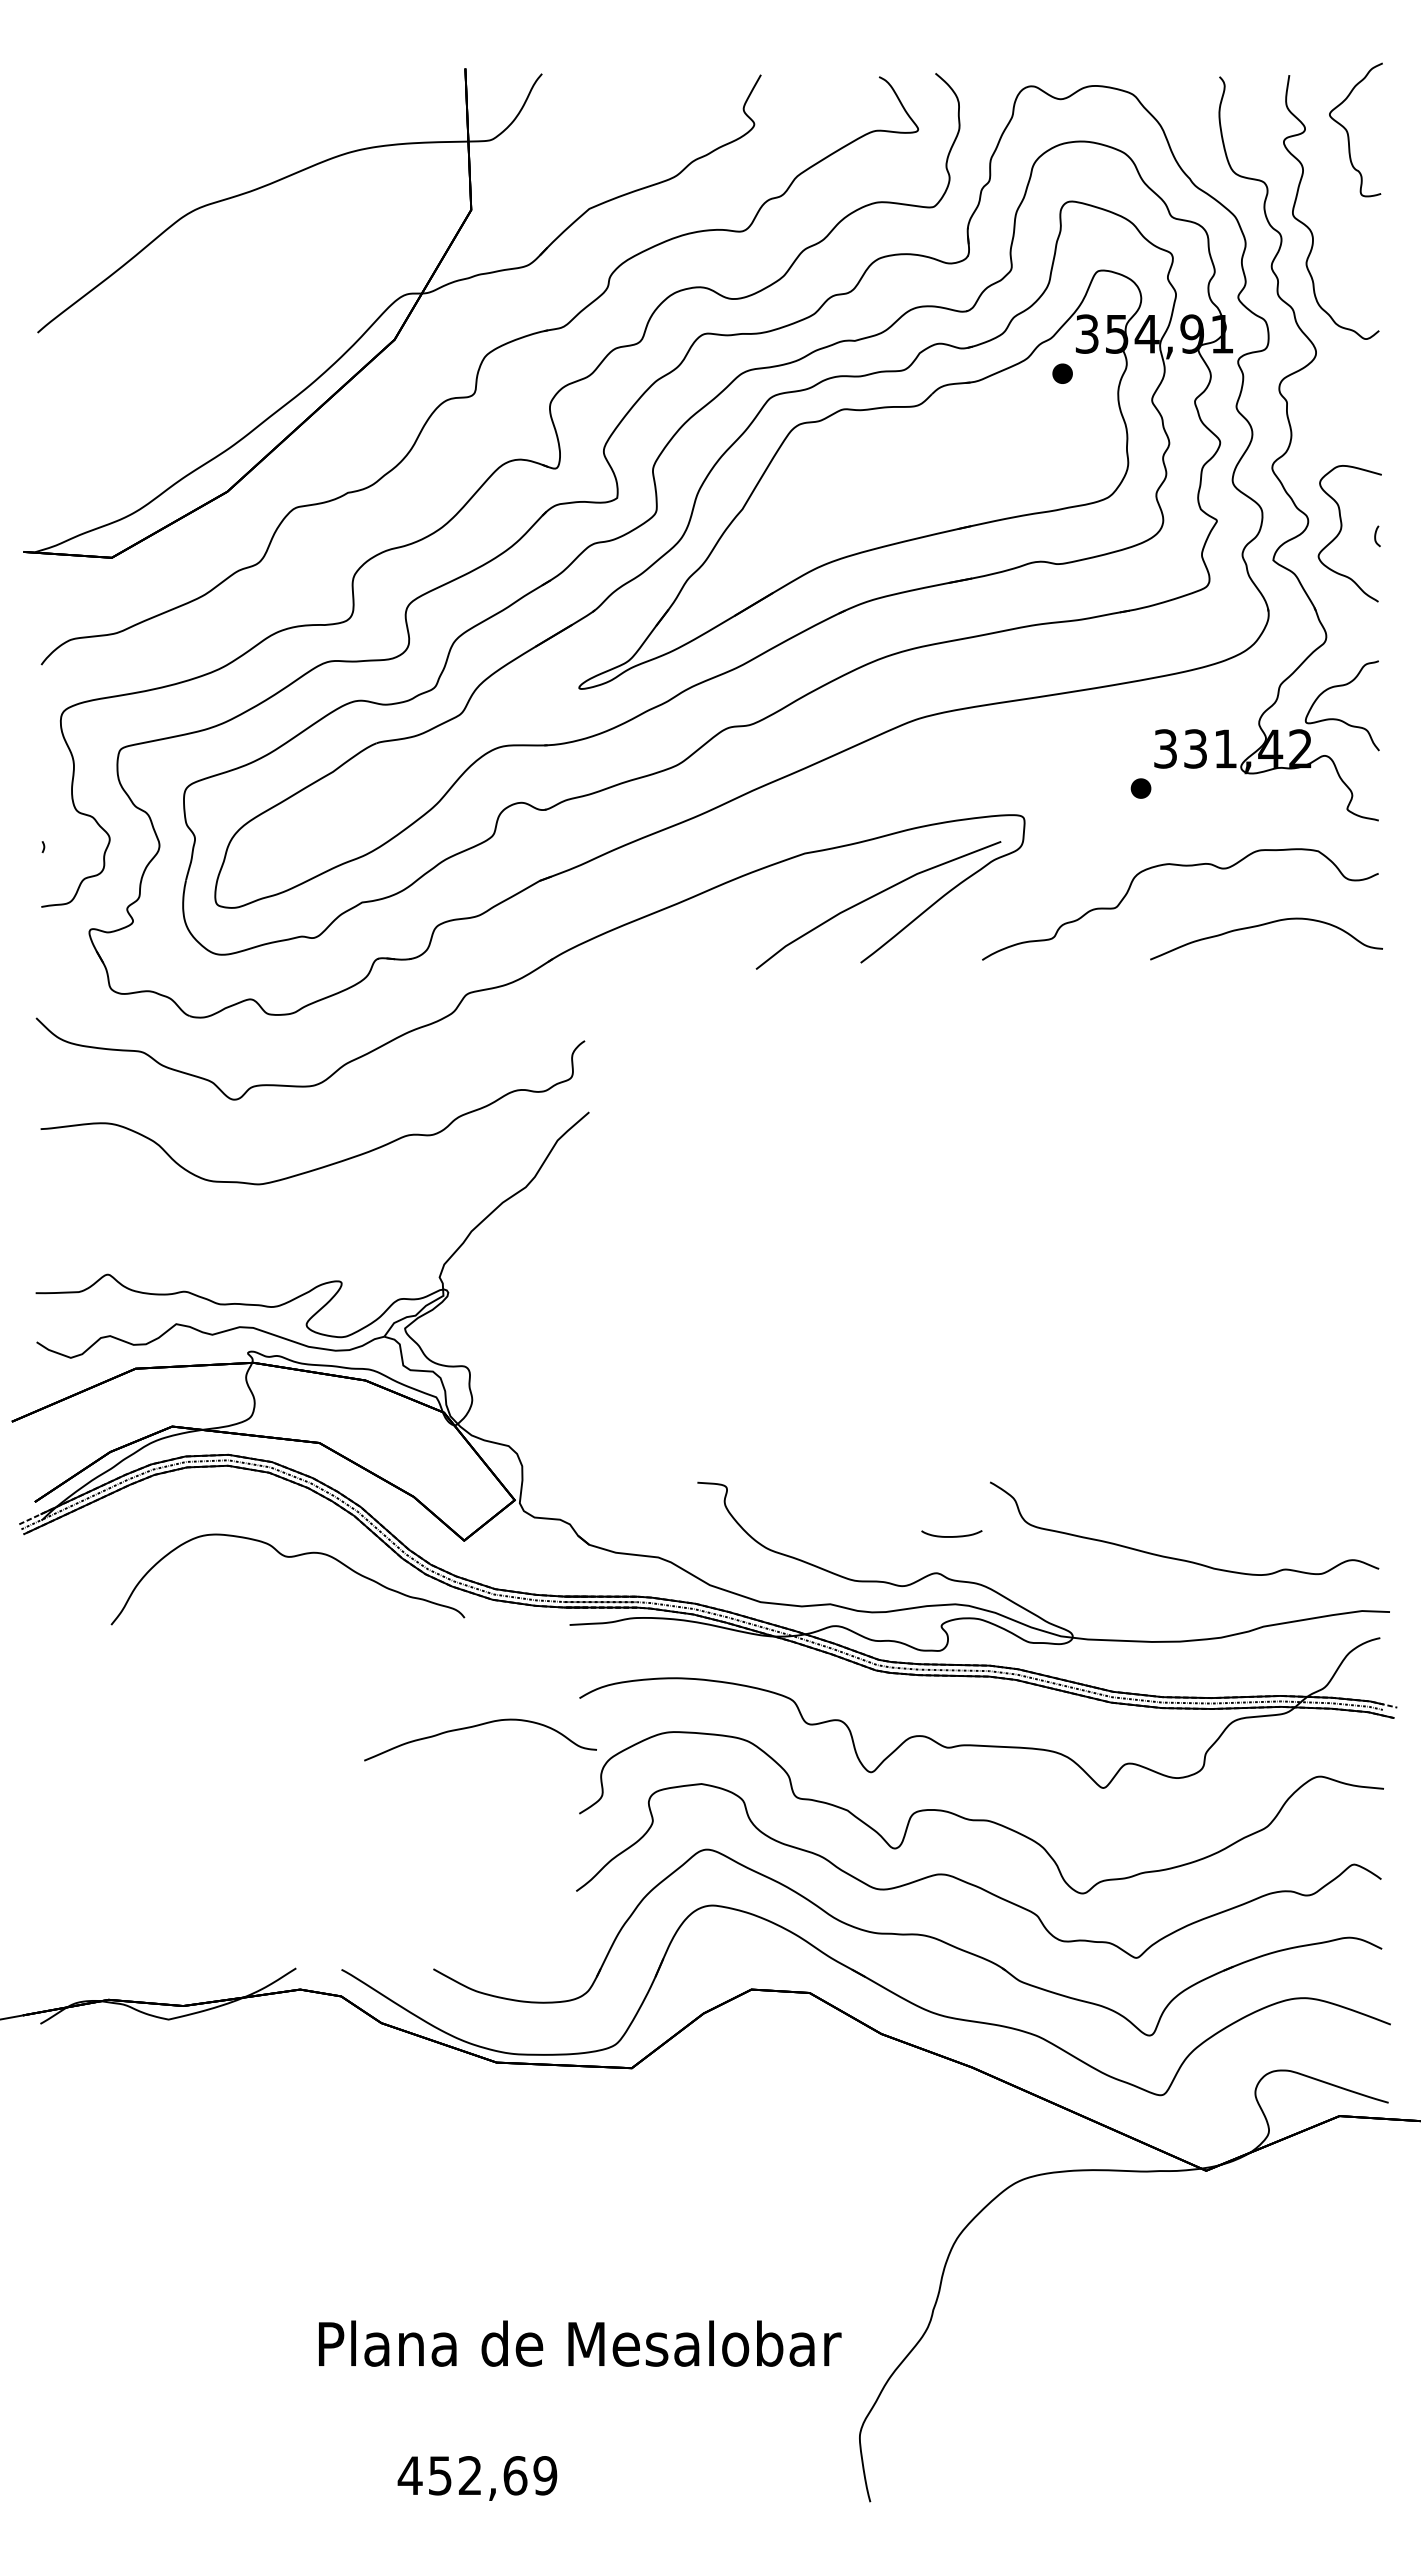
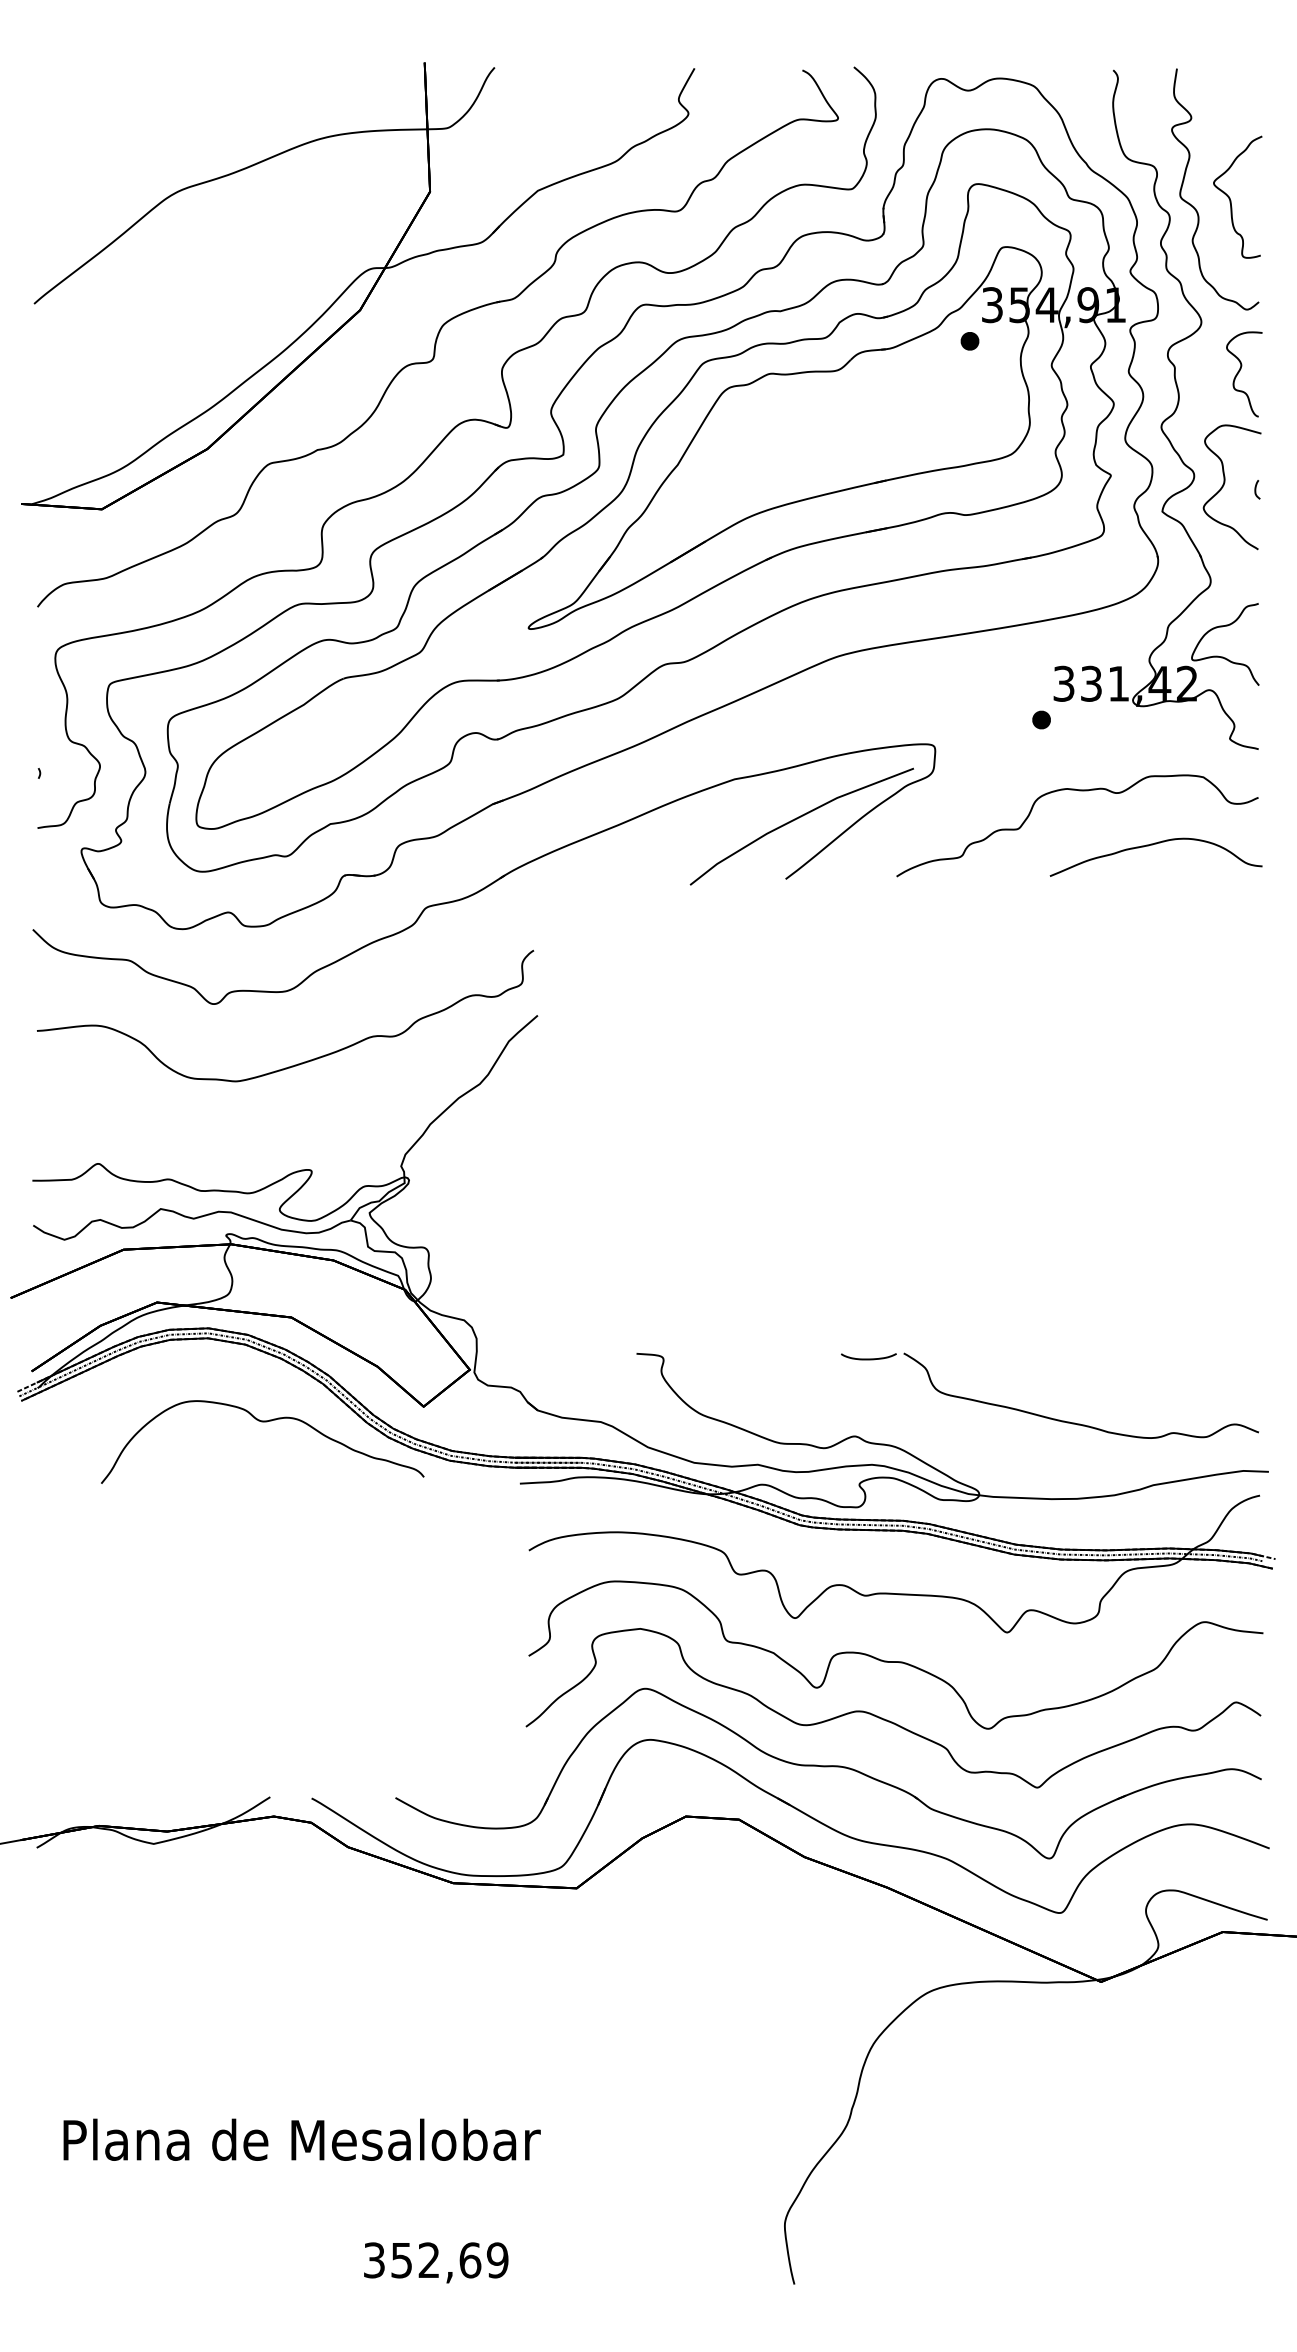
curve: (1348, 132) -> (1230, 199), moved
curve: (1357, 408) -> (1239, 373), added
curve: (951, 1536) -> (868, 1359), moved
curve: (478, 1726) -> (436, 1576), removed
text: (580, 2343) -> (302, 2139), moved
text: (409, 2475) -> (373, 2260), 452,69 -> 352,69

